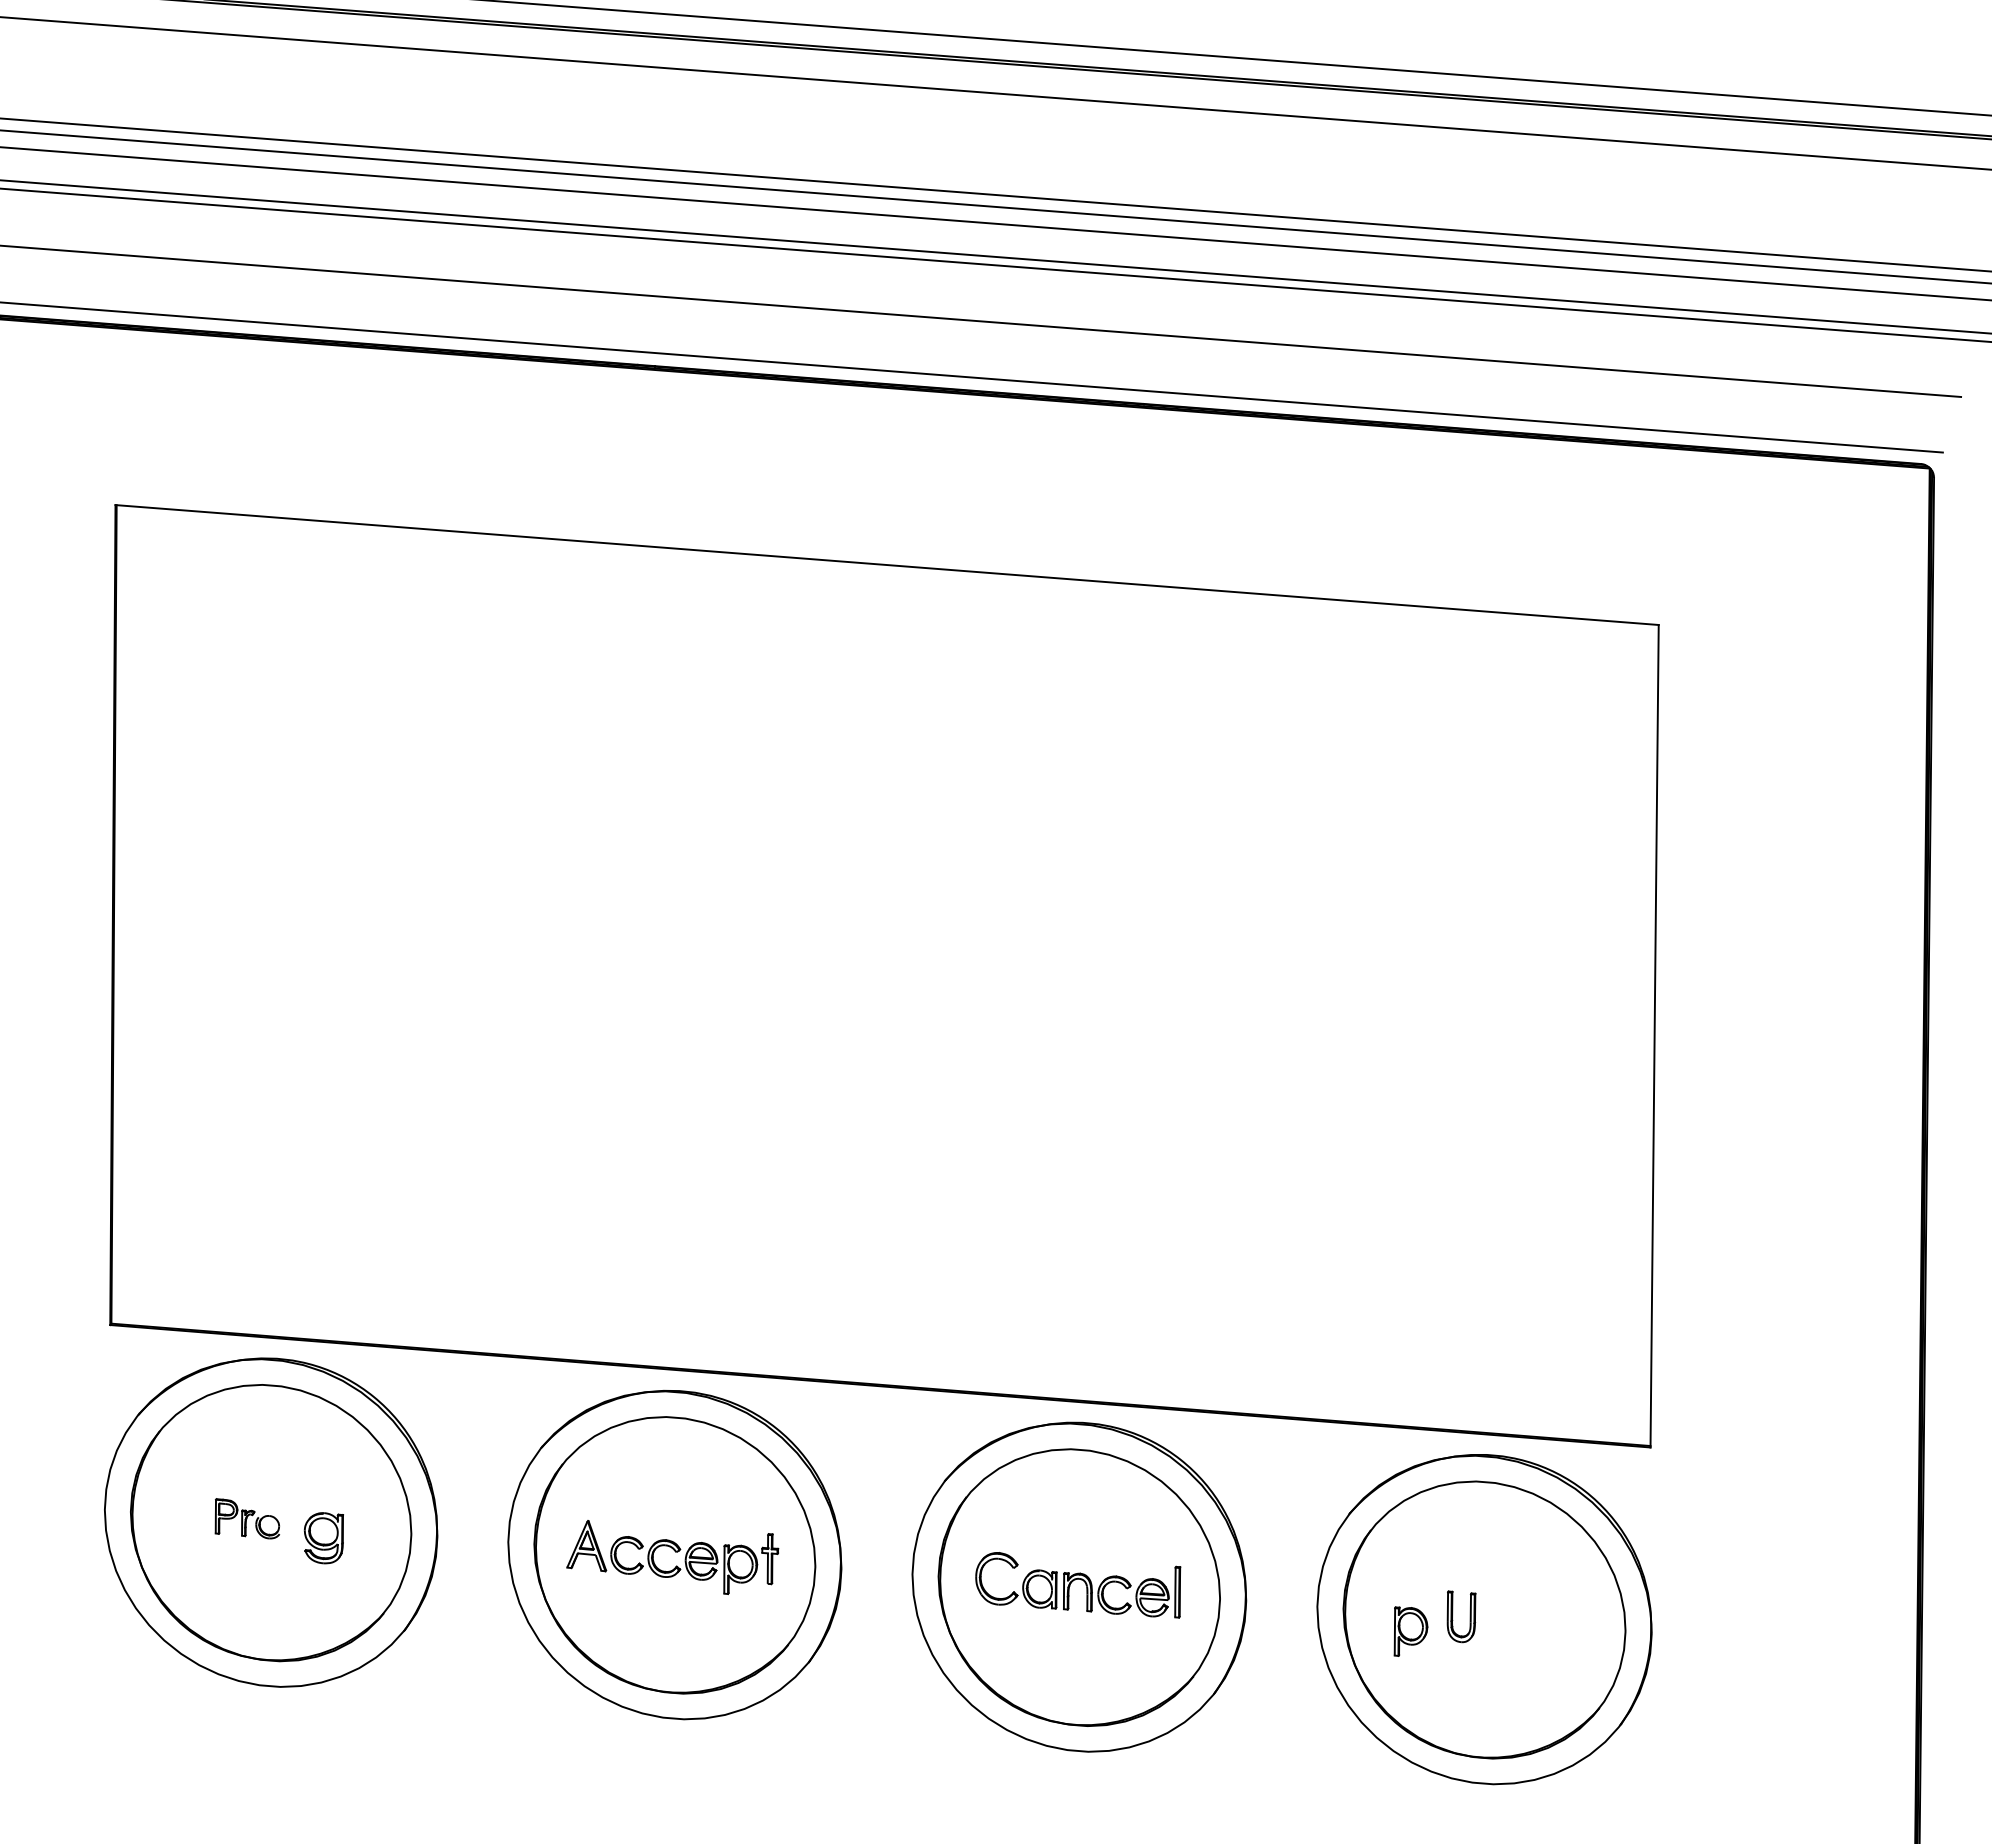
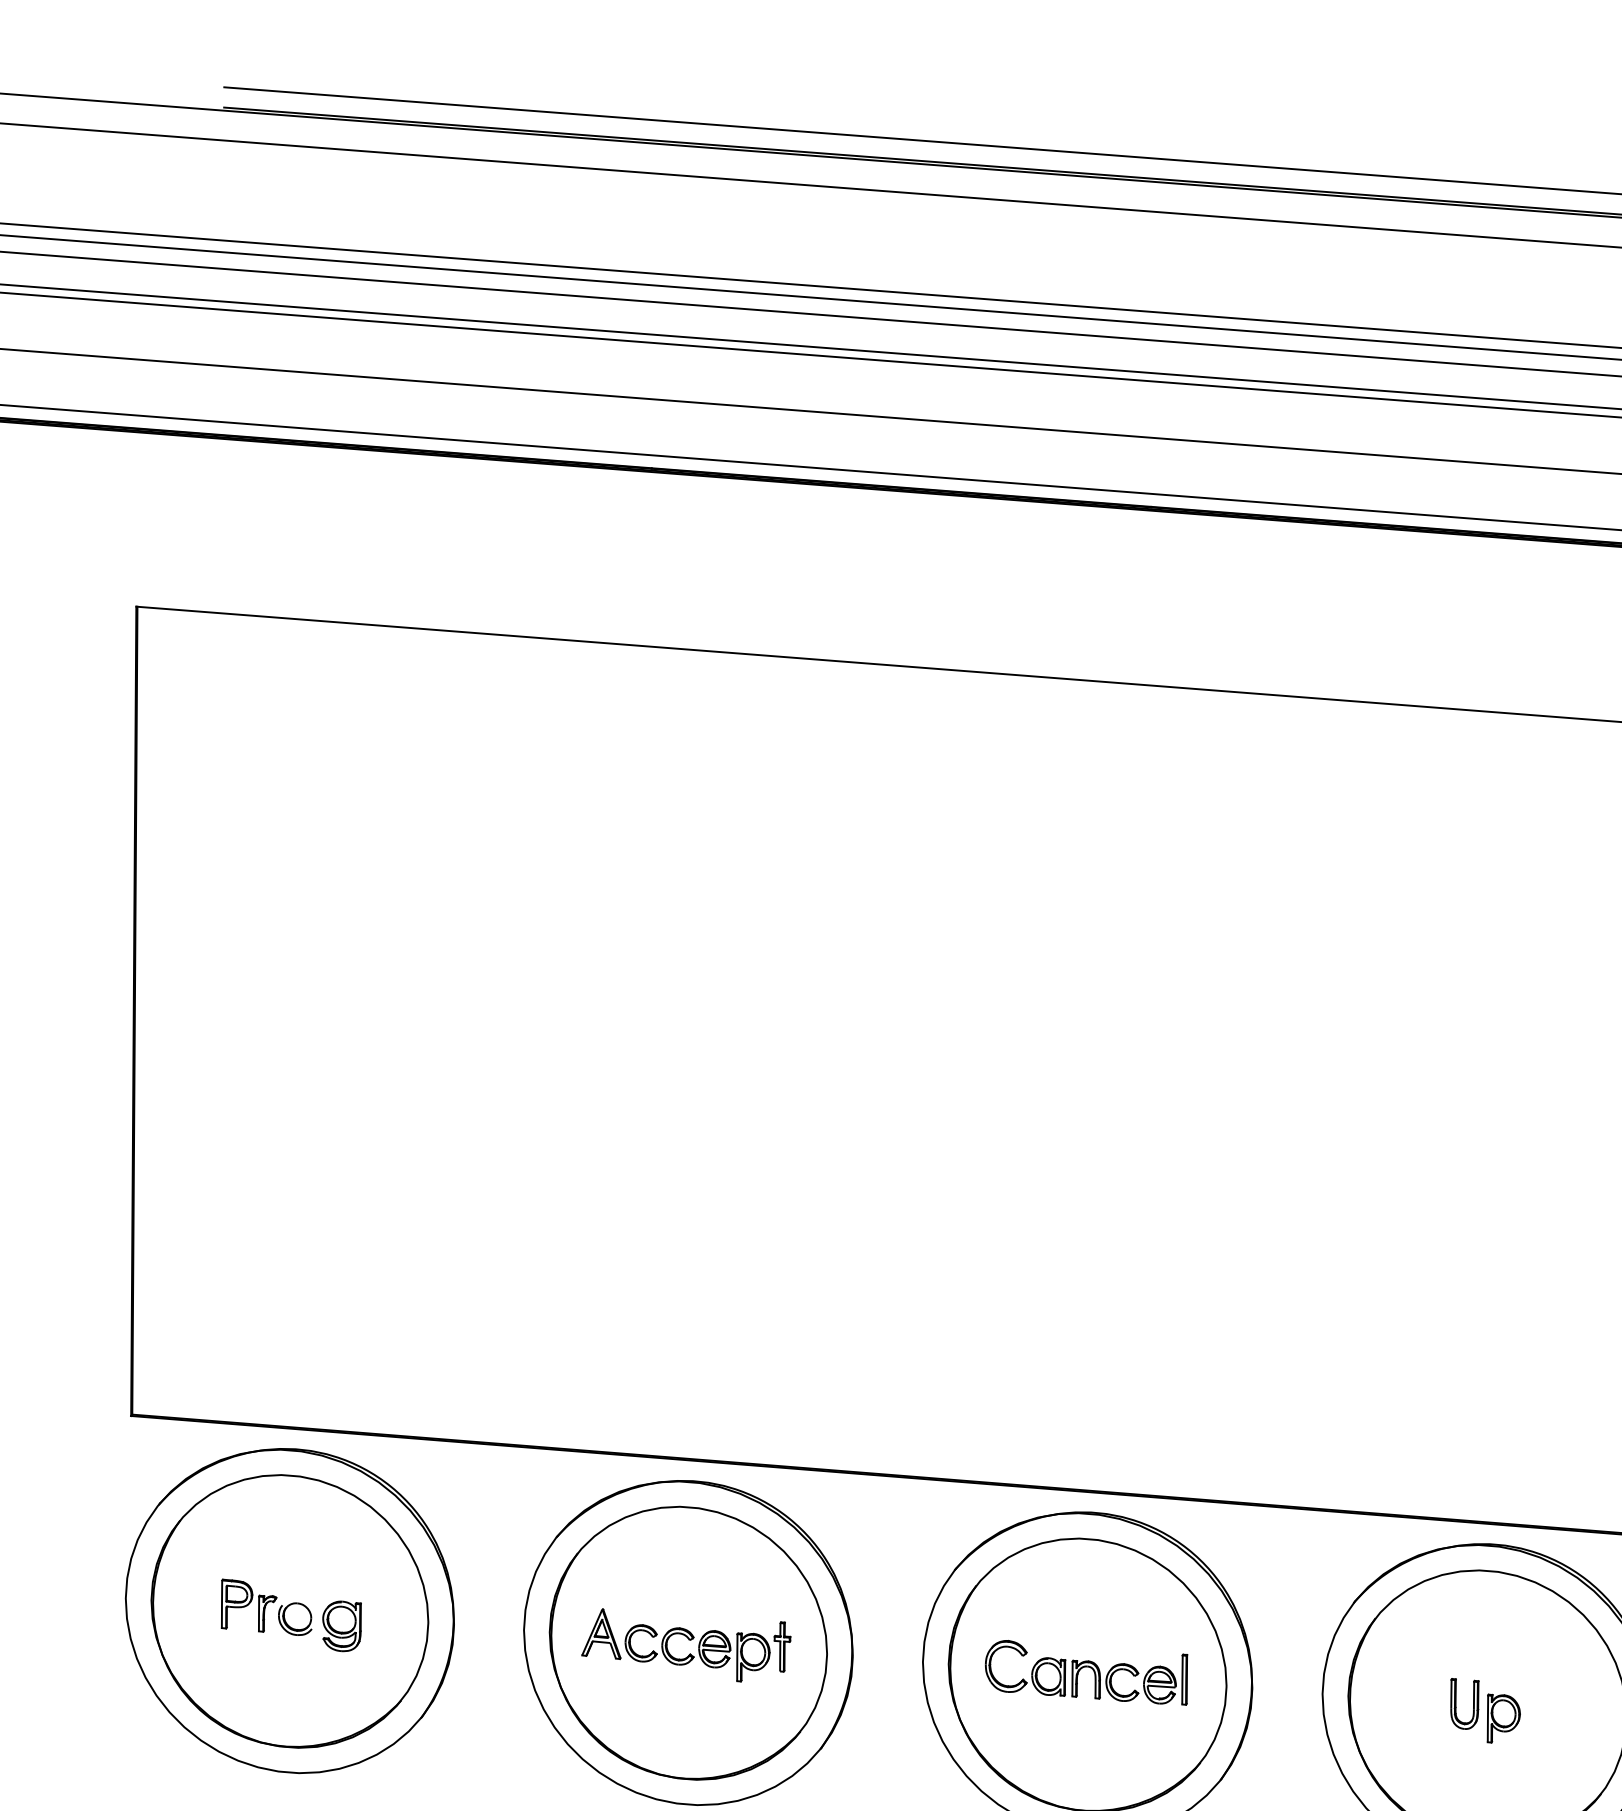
part: (247, 1518) -> (266, 1606), size x1.43
part: (1410, 1631) -> (1503, 1718), moved

